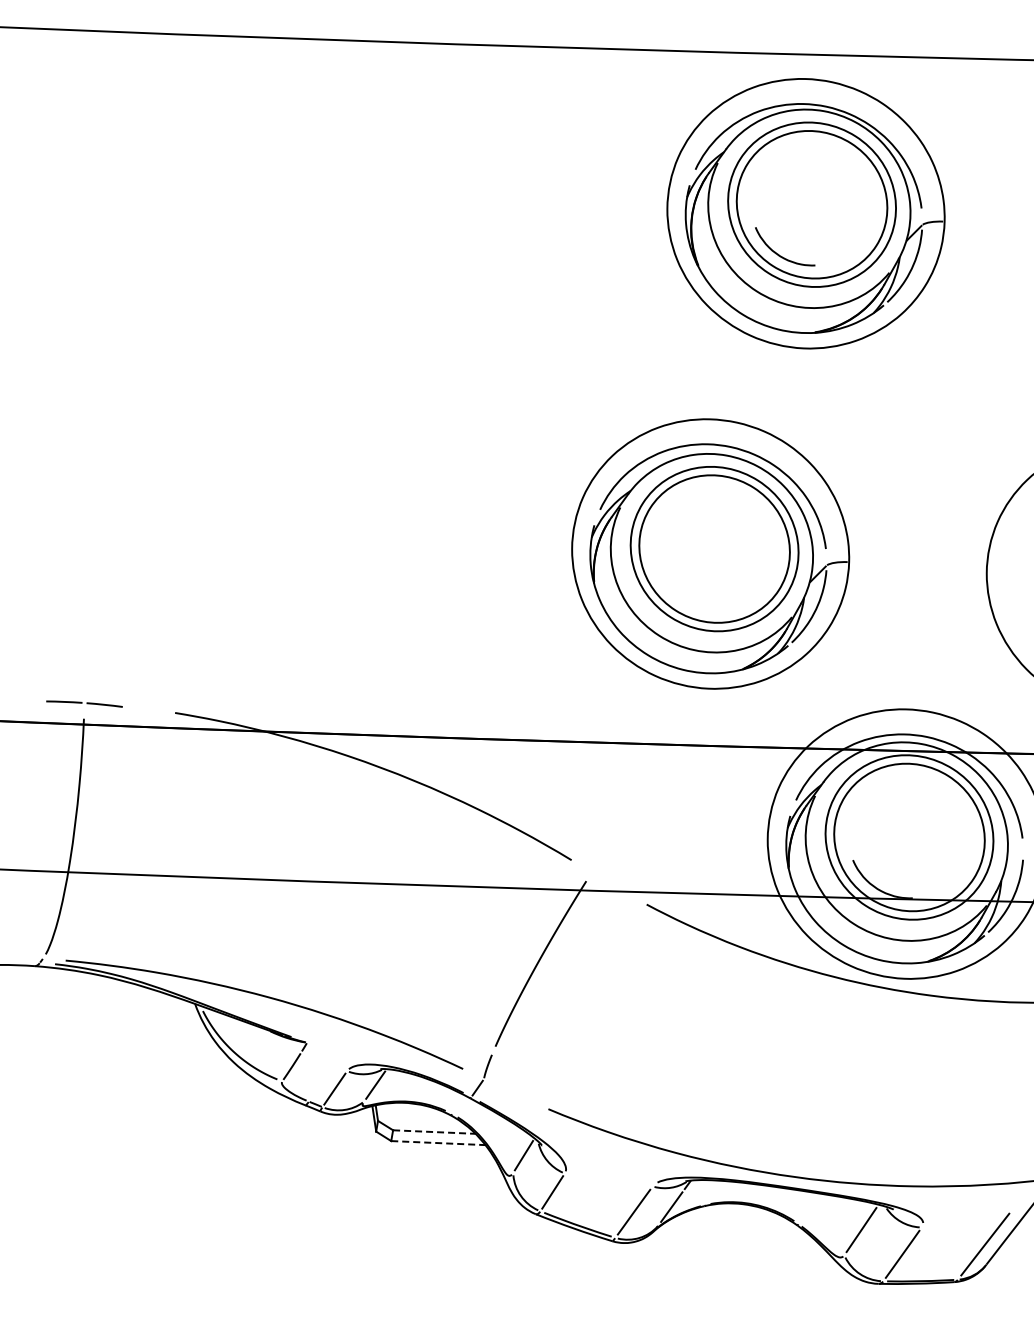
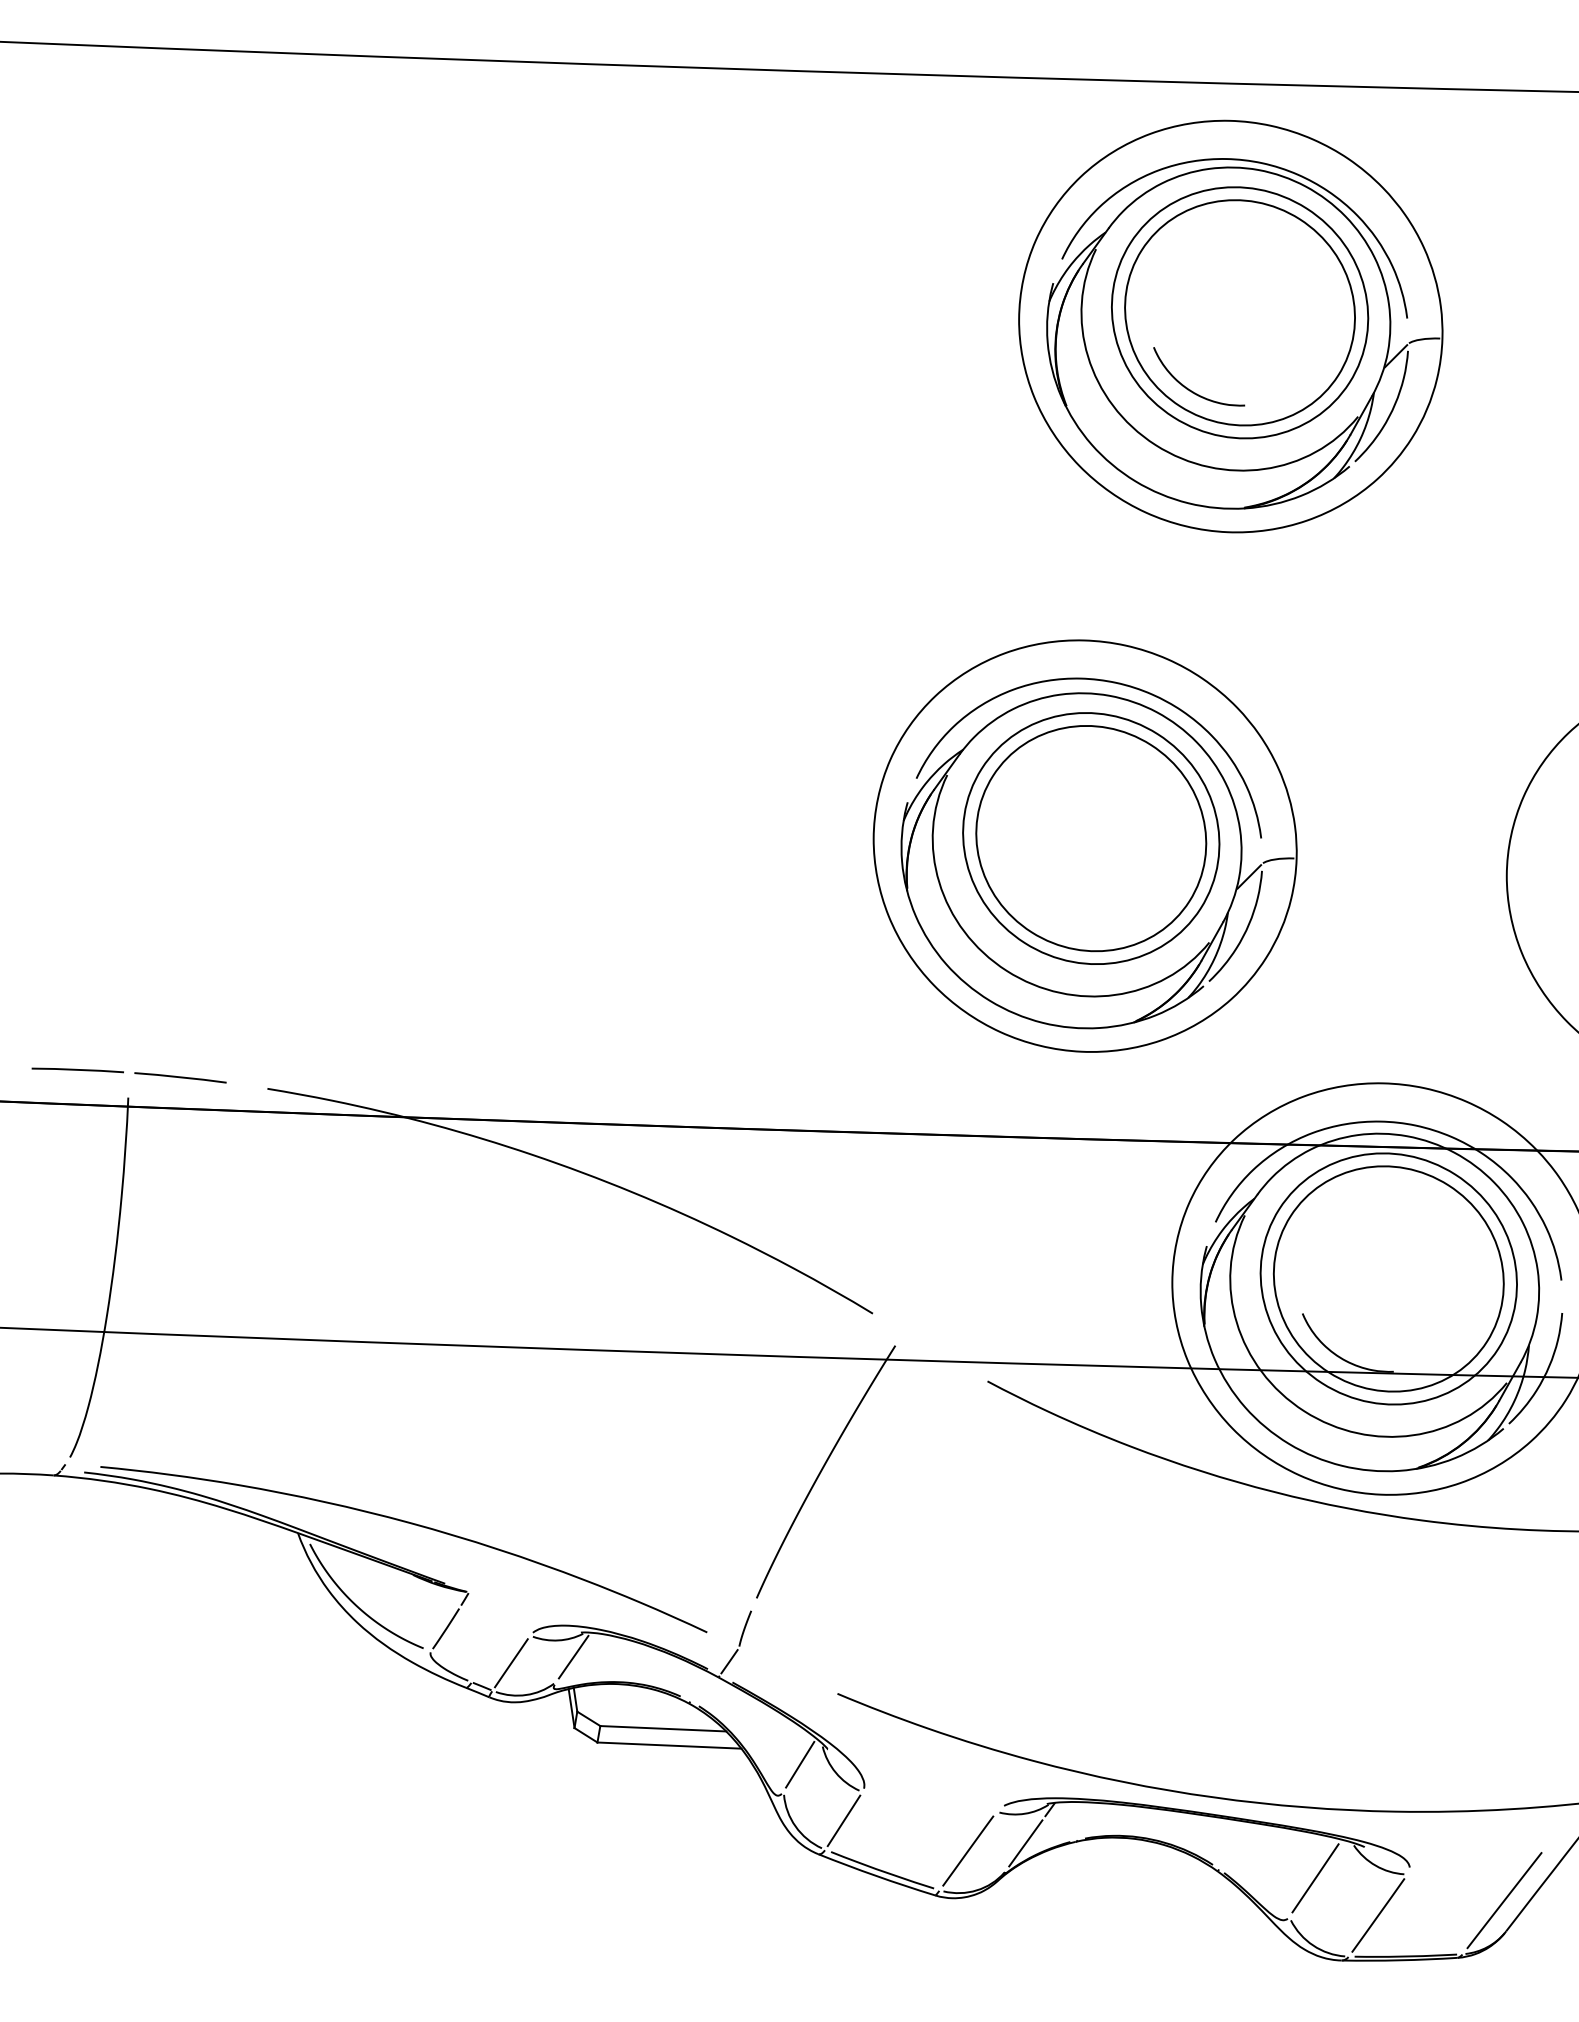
part: (84, 703) -> (129, 1074), size x1.67
line: (434, 1132) -> (663, 1729), dashed -> solid
line: (438, 1143) -> (669, 1746), dashed -> solid

